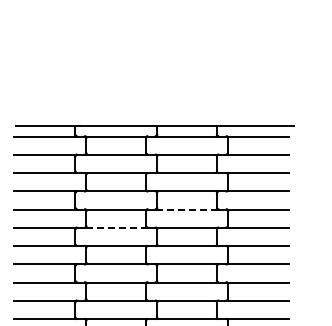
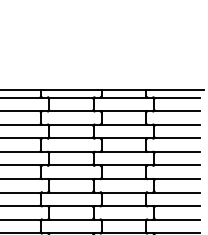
line: (186, 209) -> (123, 151), dashed -> solid
line: (115, 227) -> (70, 165), dashed -> solid

